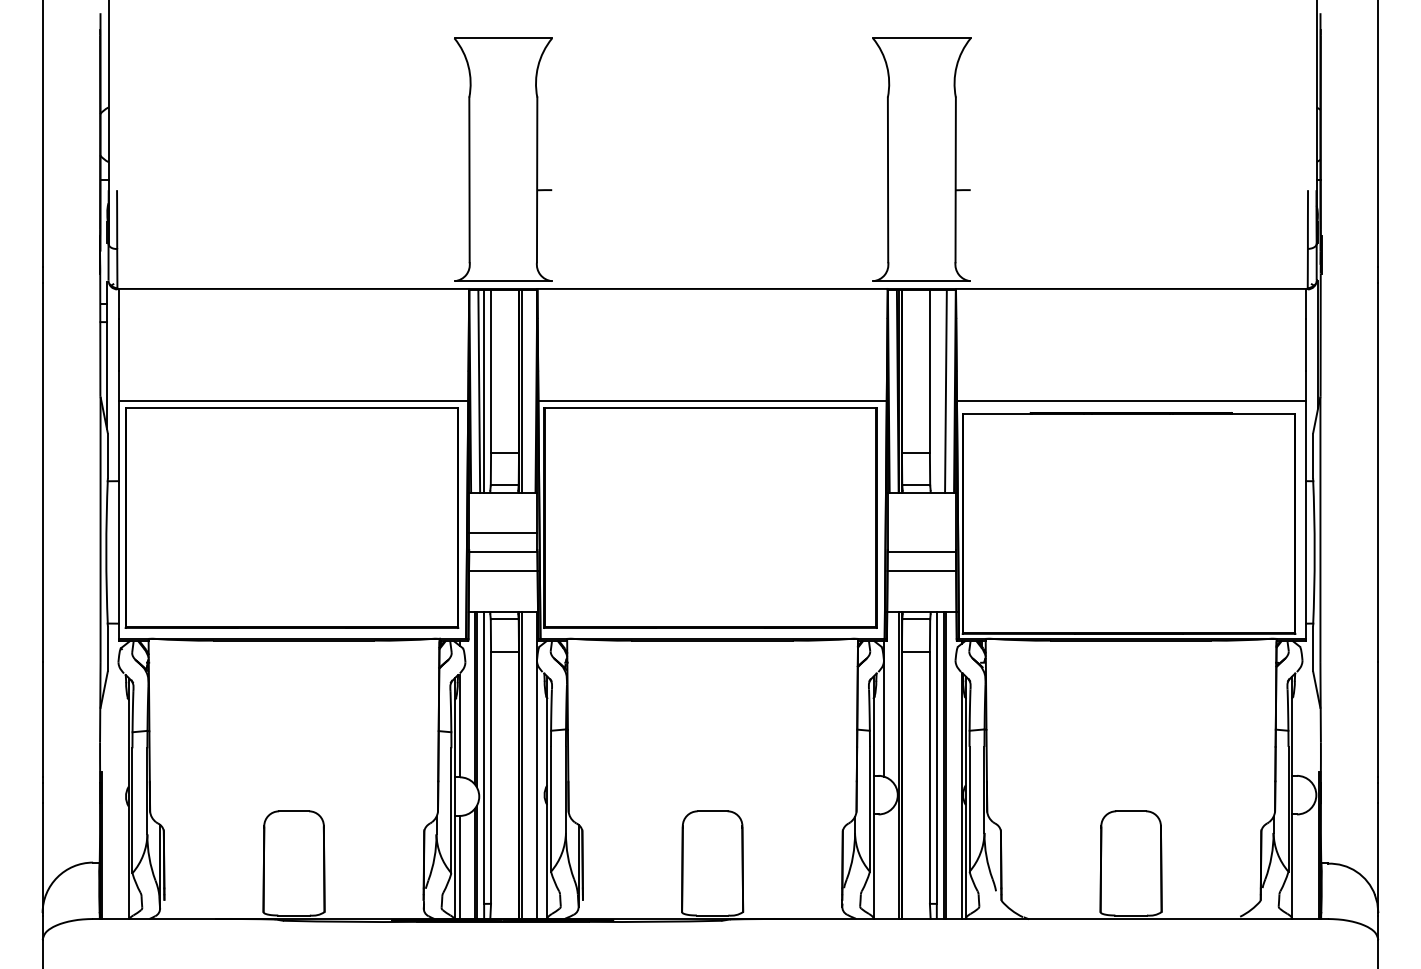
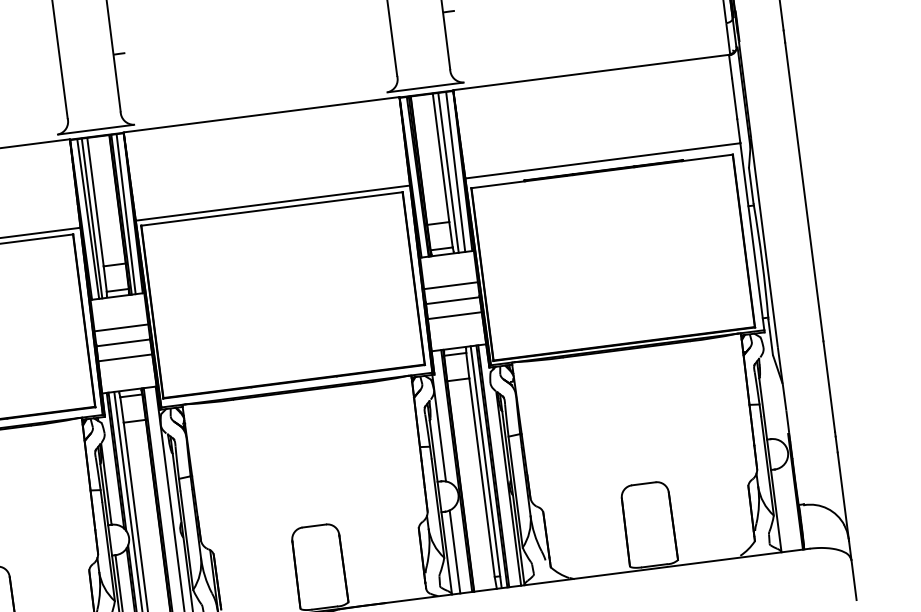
line: (527, 391) -> (126, 214), added
line: (936, 391) -> (448, 172), added
line: (921, 532) -> (450, 285), added
line: (884, 866) -> (455, 552), added

